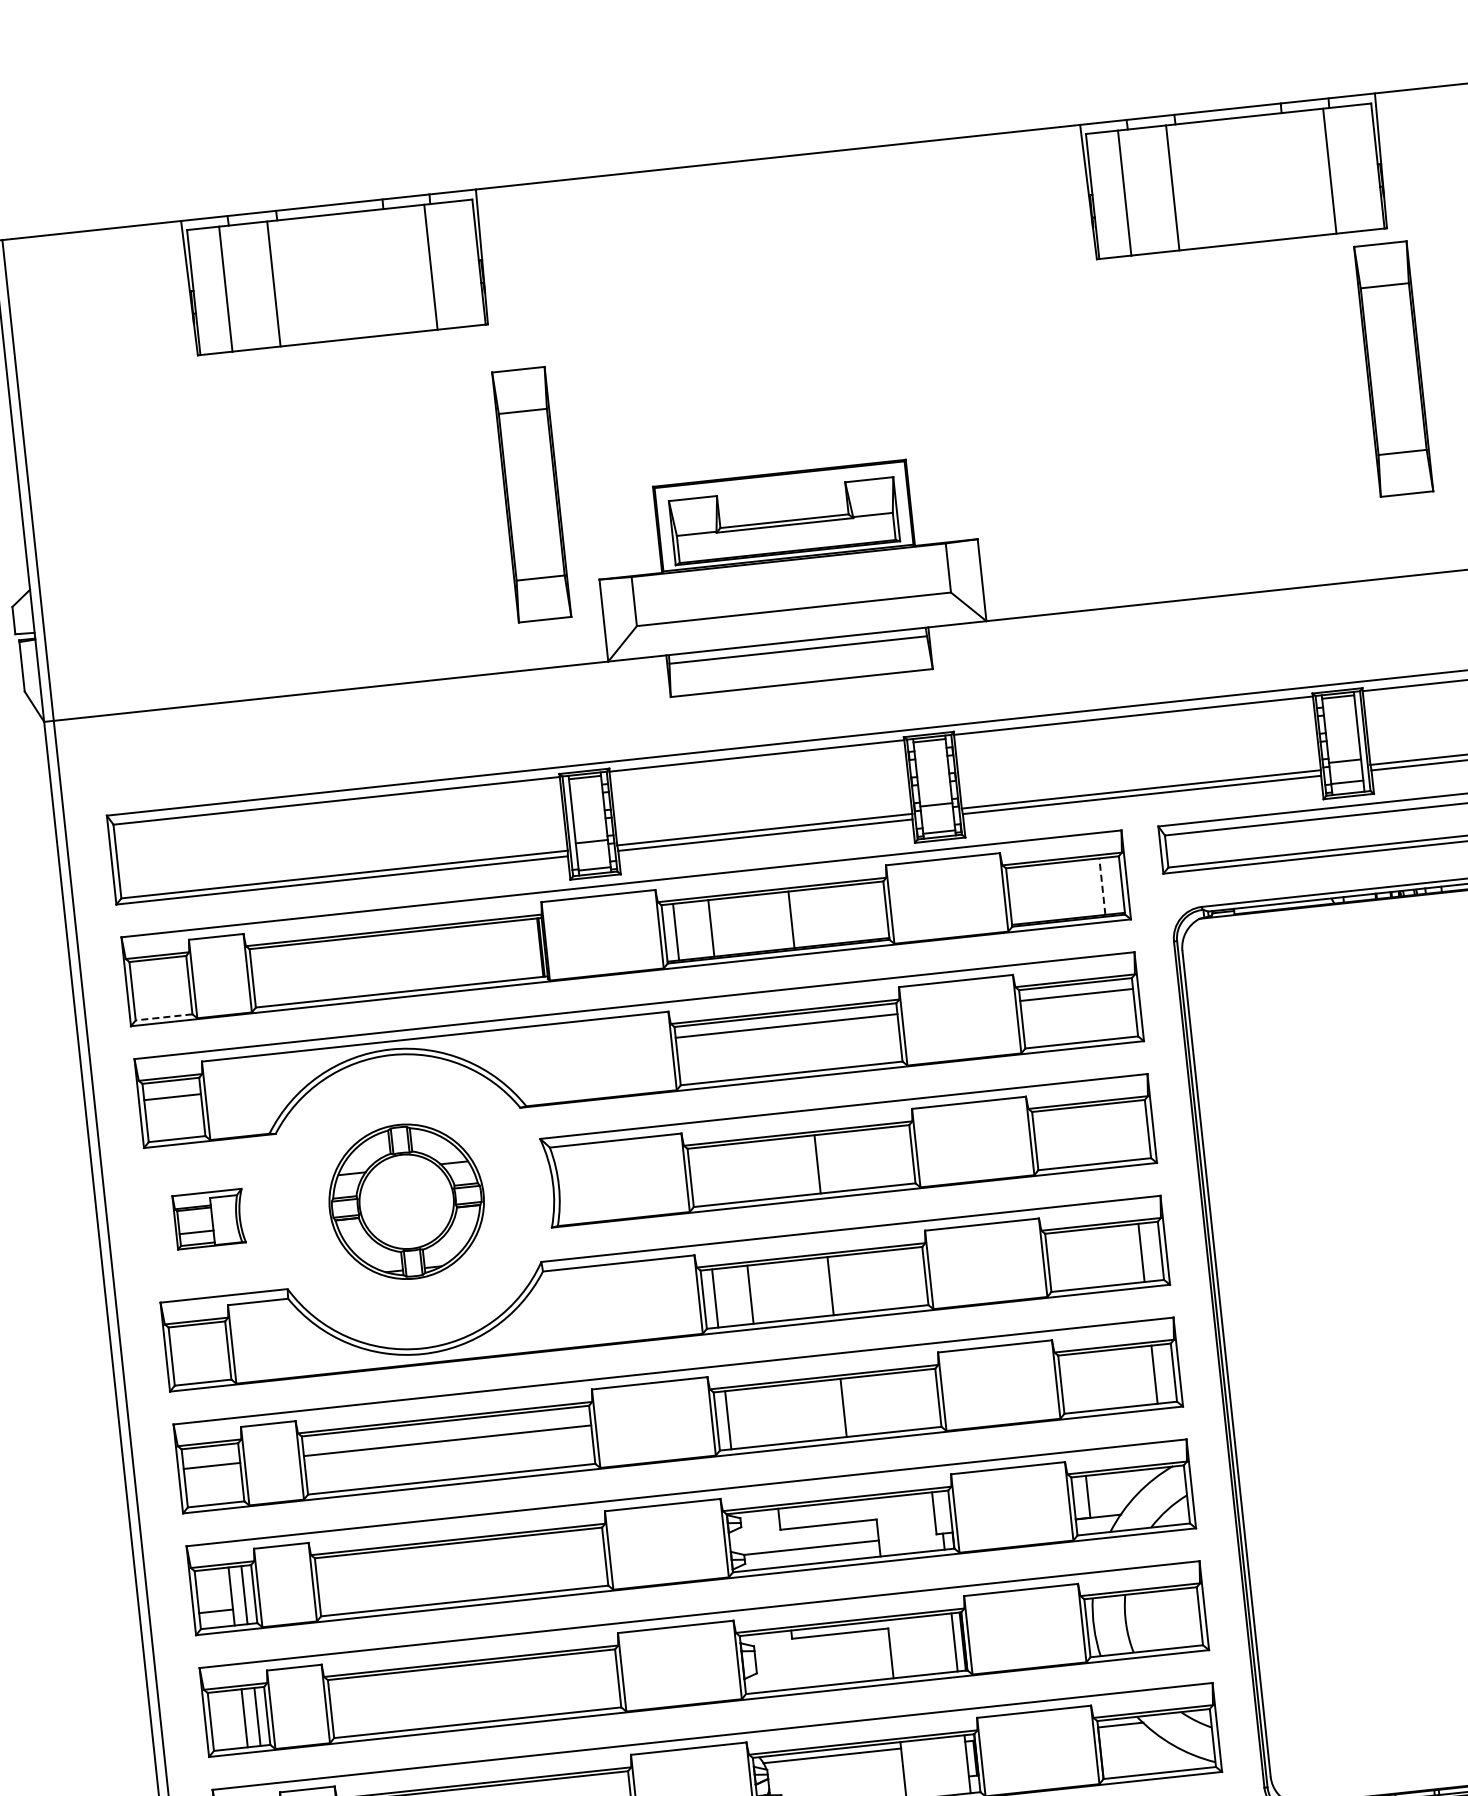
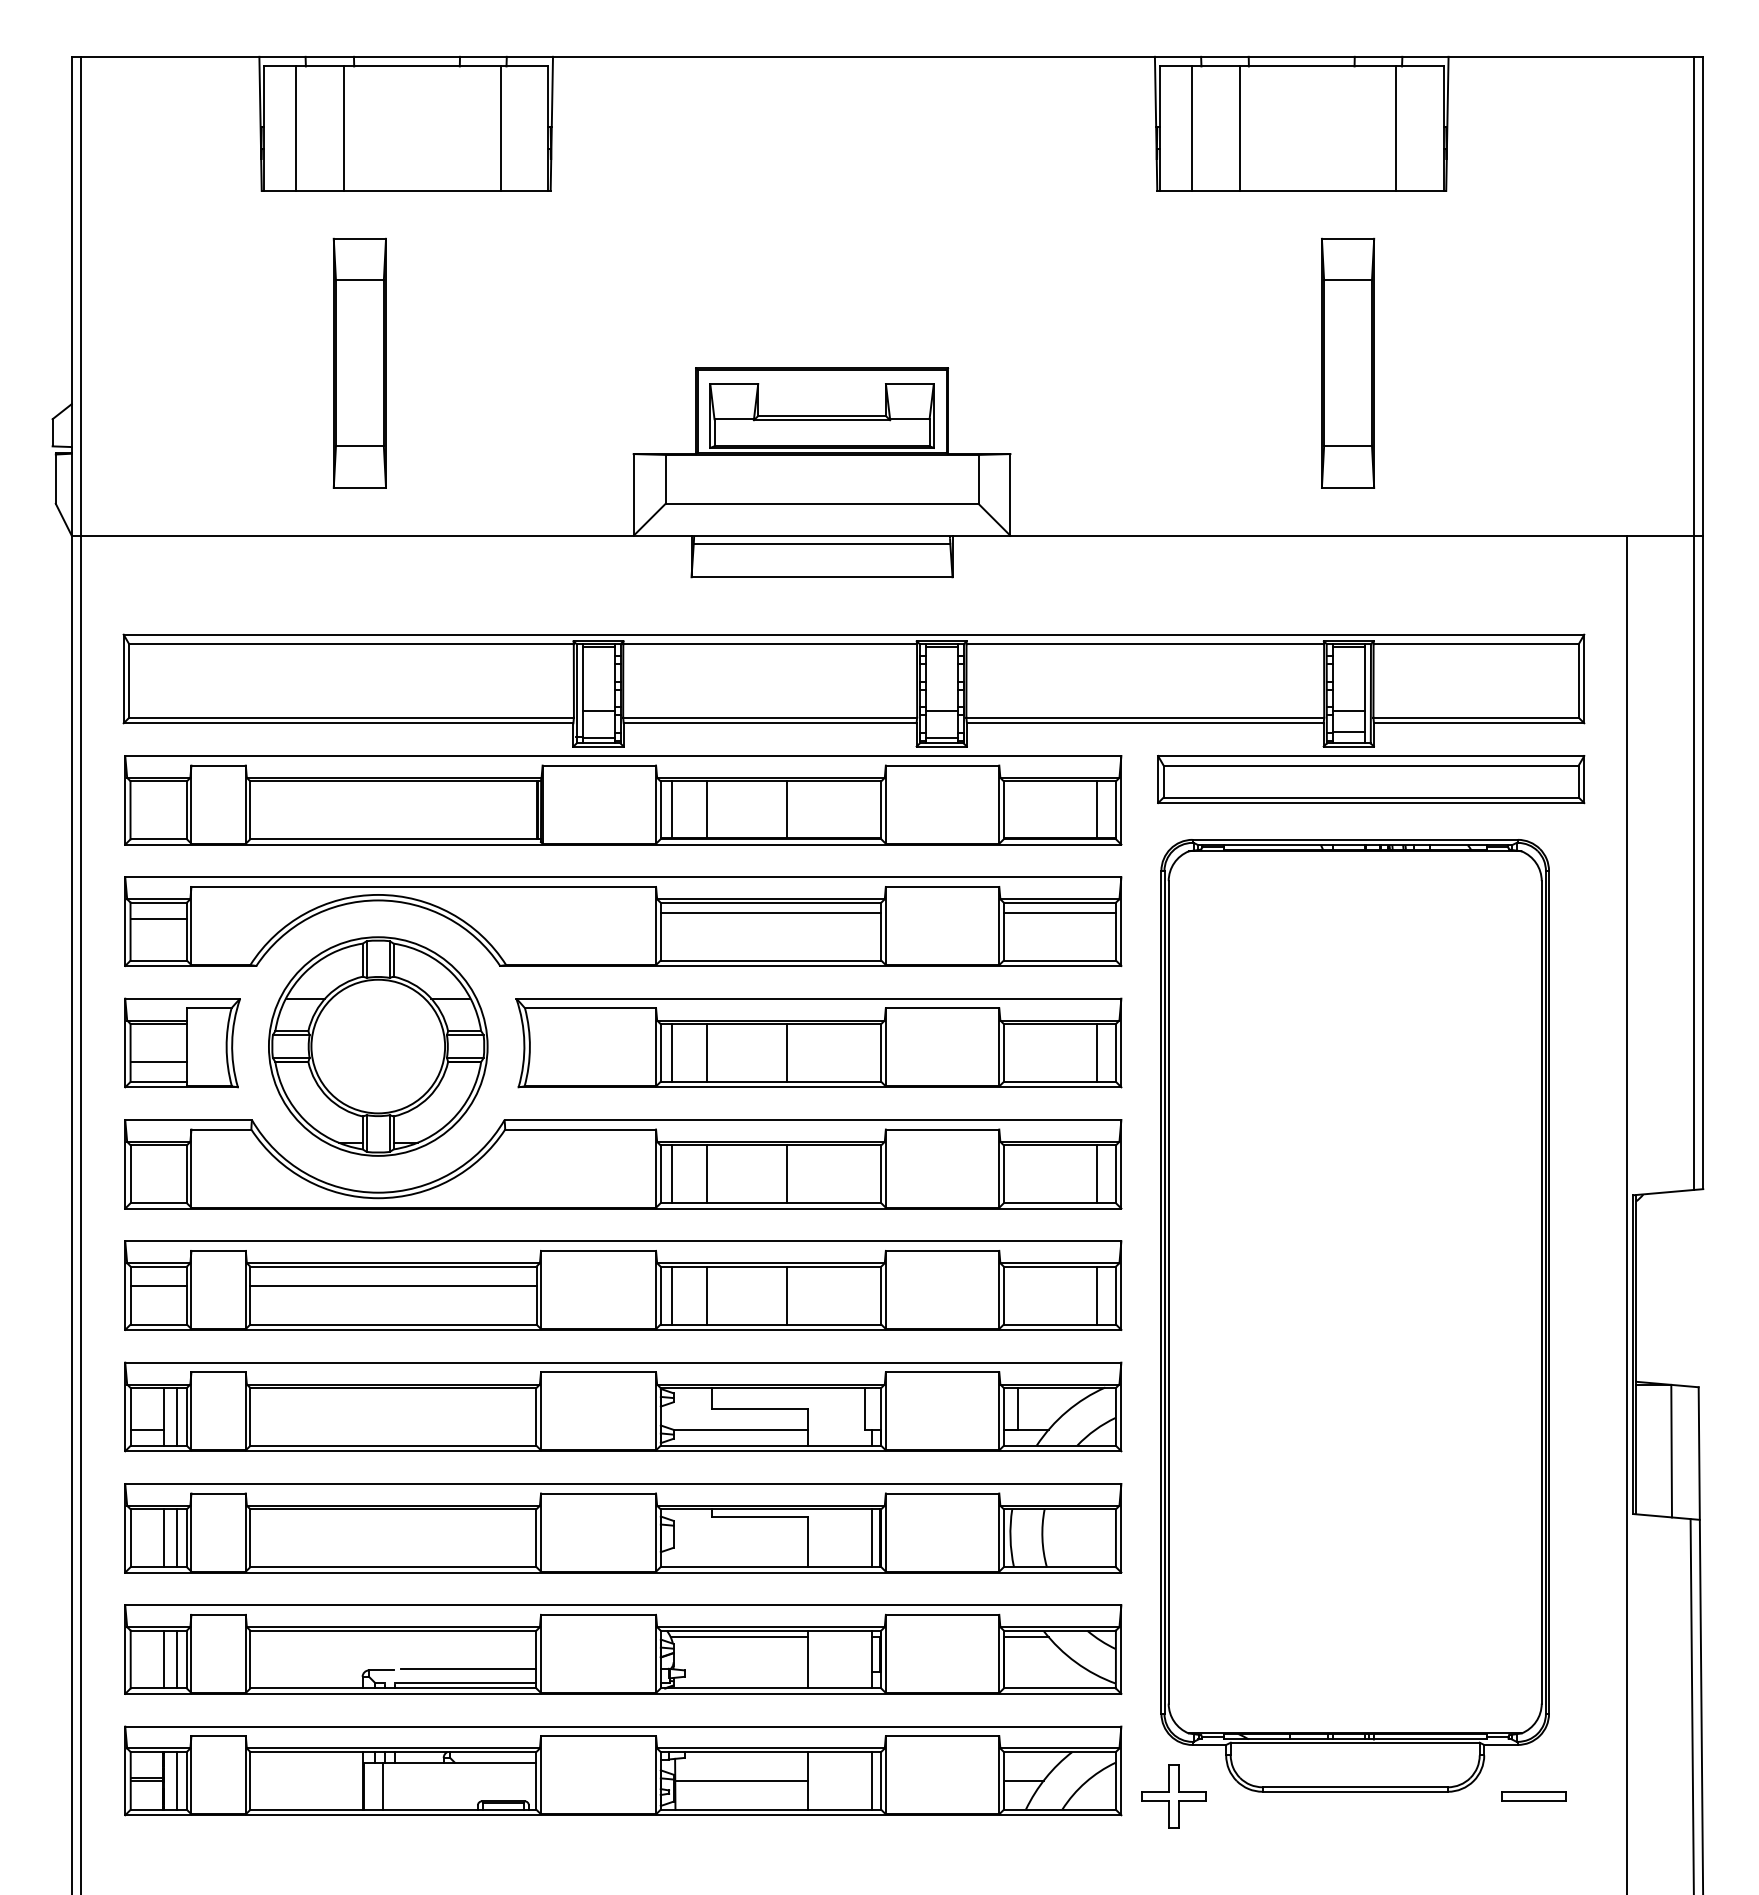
part: (1394, 368) -> (1348, 362), moved
part: (531, 493) -> (359, 362), moved
line: (1102, 885) -> (1096, 808), dashed -> solid
line: (163, 1017) -> (158, 839), dashed -> solid
line: (1128, 1130) -> (1096, 1052), added
line: (737, 1172) -> (707, 1052), added
line: (702, 1176) -> (672, 1052), added
part: (406, 1201) -> (378, 1046), size x1.43
part: (209, 1218) -> (182, 1042), size x1.67
line: (763, 1416) -> (707, 1295), added

